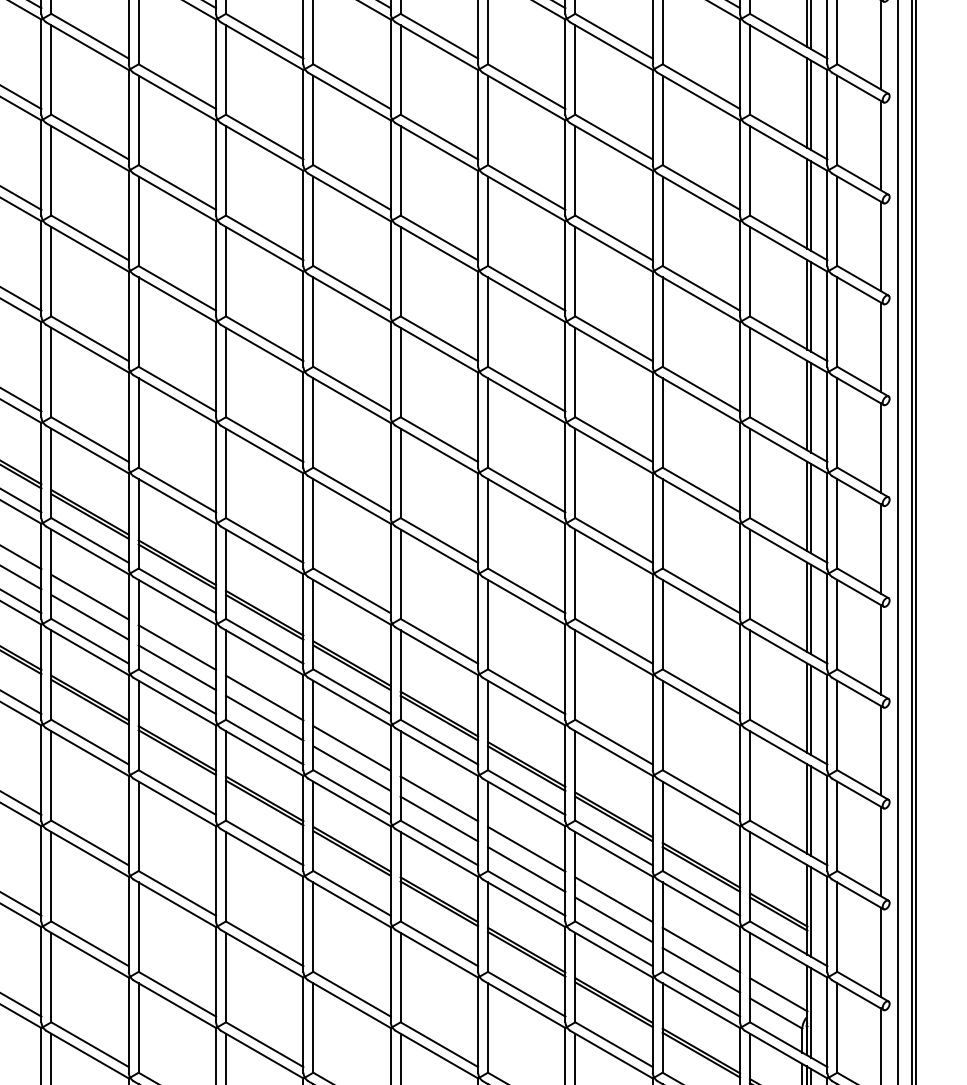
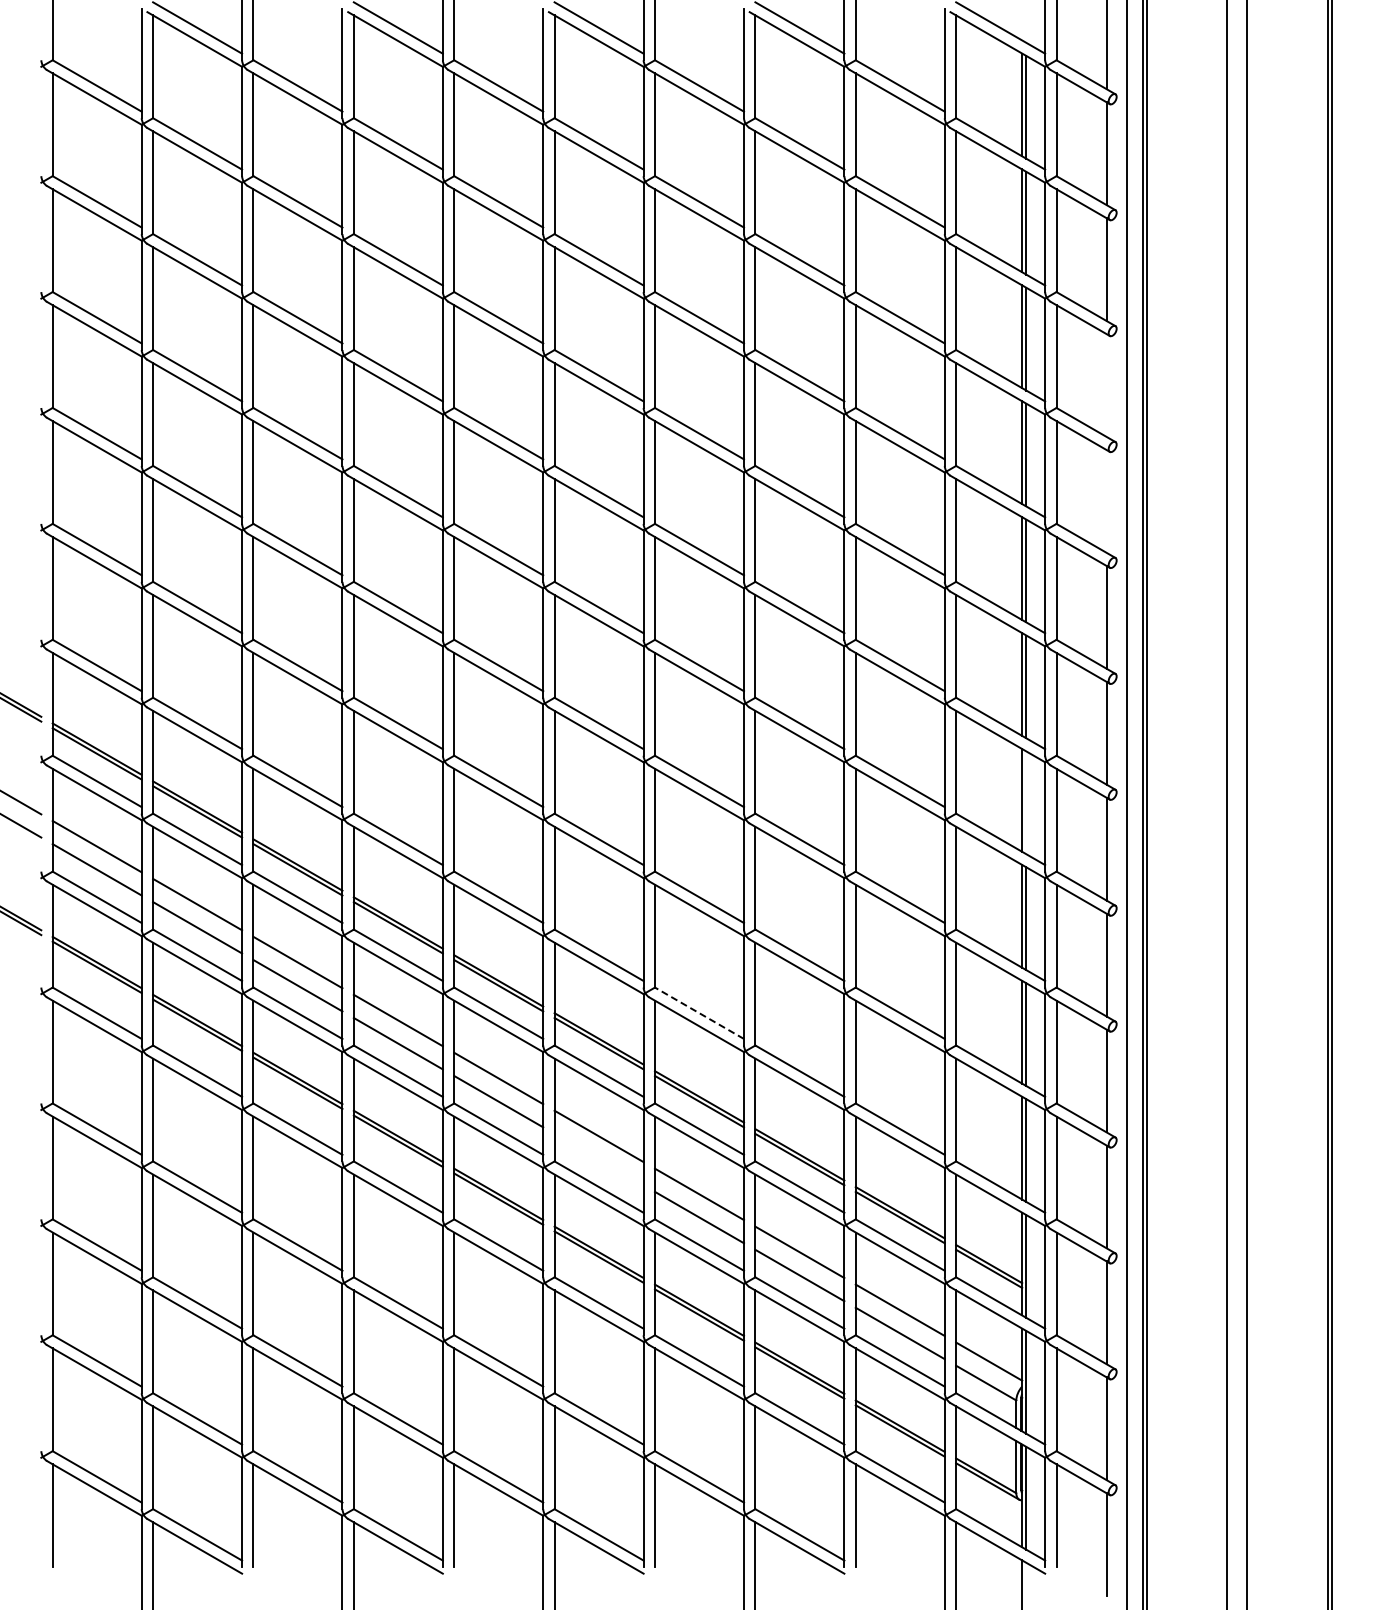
line: (880, 145) -> (1106, 385), removed
line: (880, 246) -> (1106, 501), removed
line: (811, 508) -> (1026, 802), removed
line: (526, 691) -> (699, 1013), solid -> dashed
line: (438, 818) -> (598, 1159), removed

